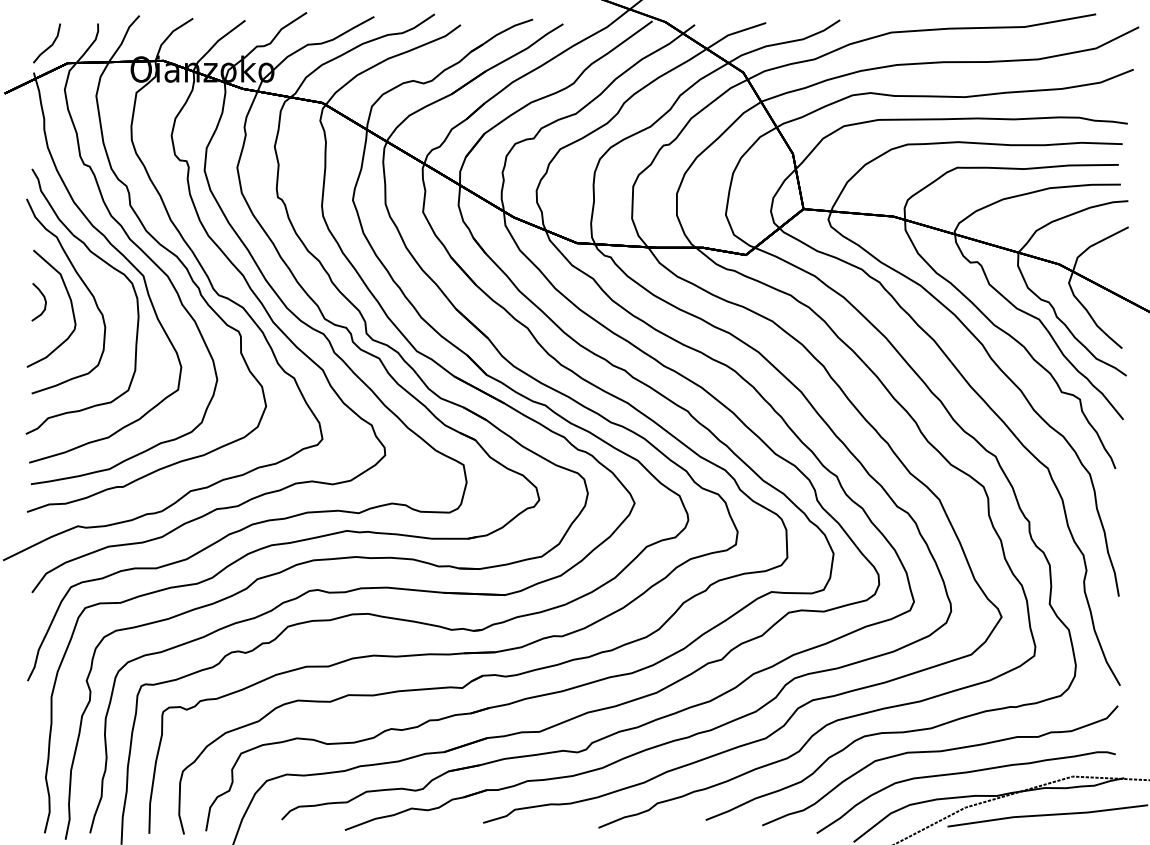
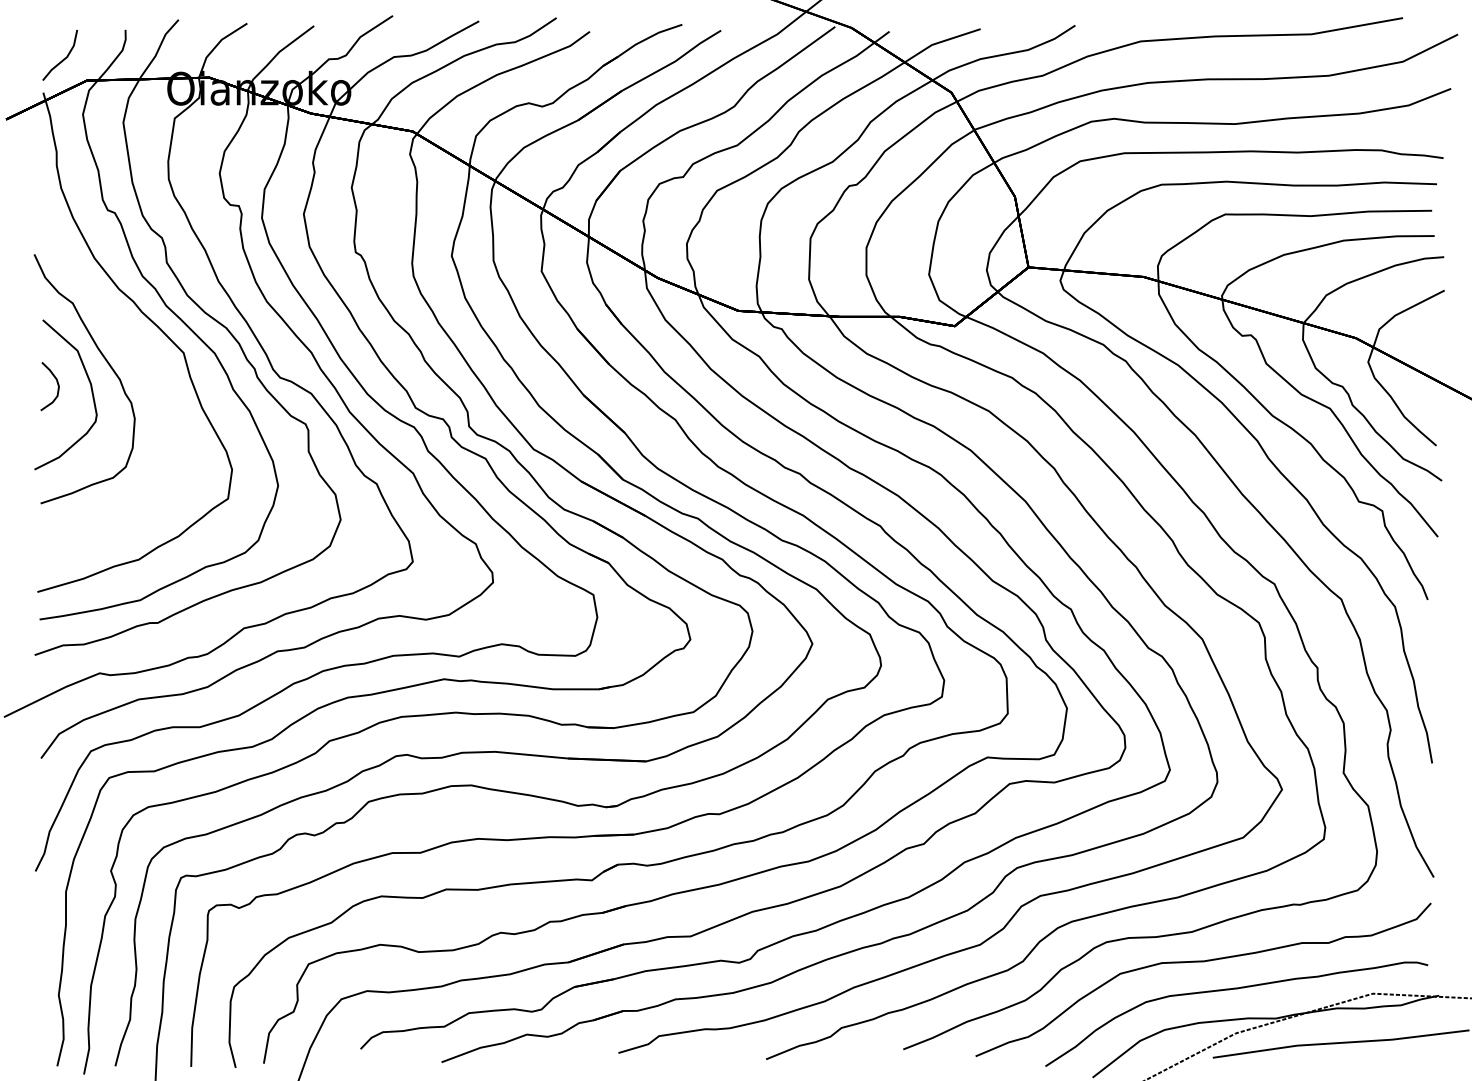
part: (106, 264) -> (136, 338), removed

